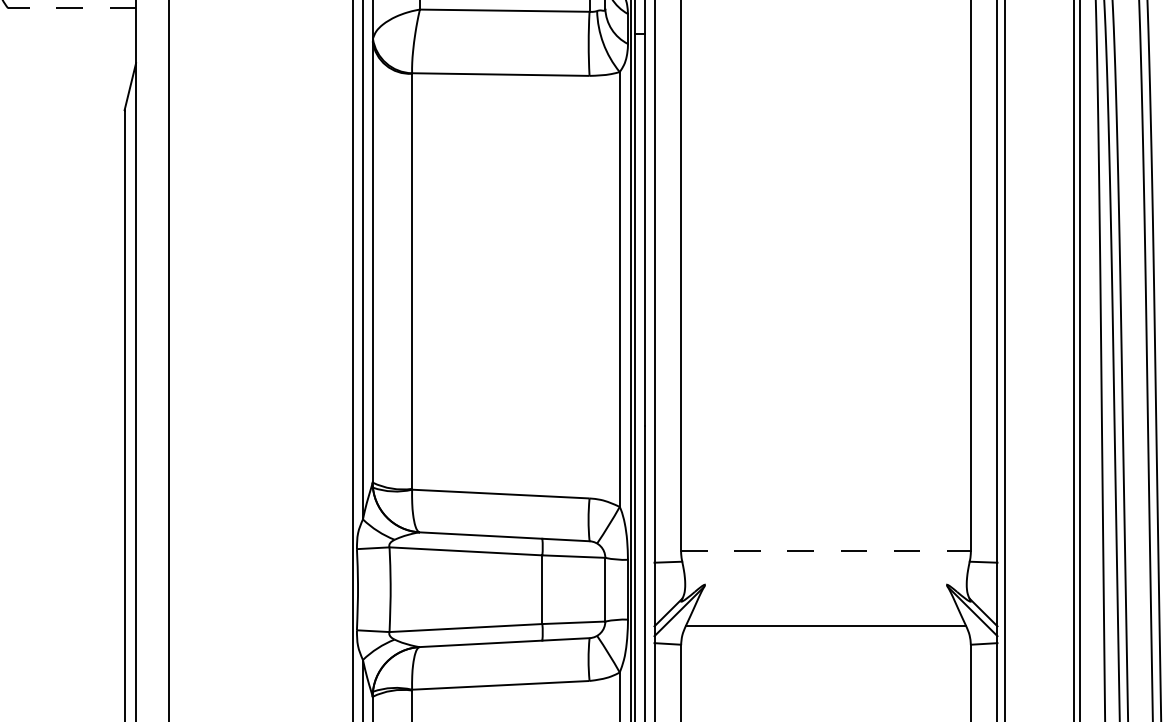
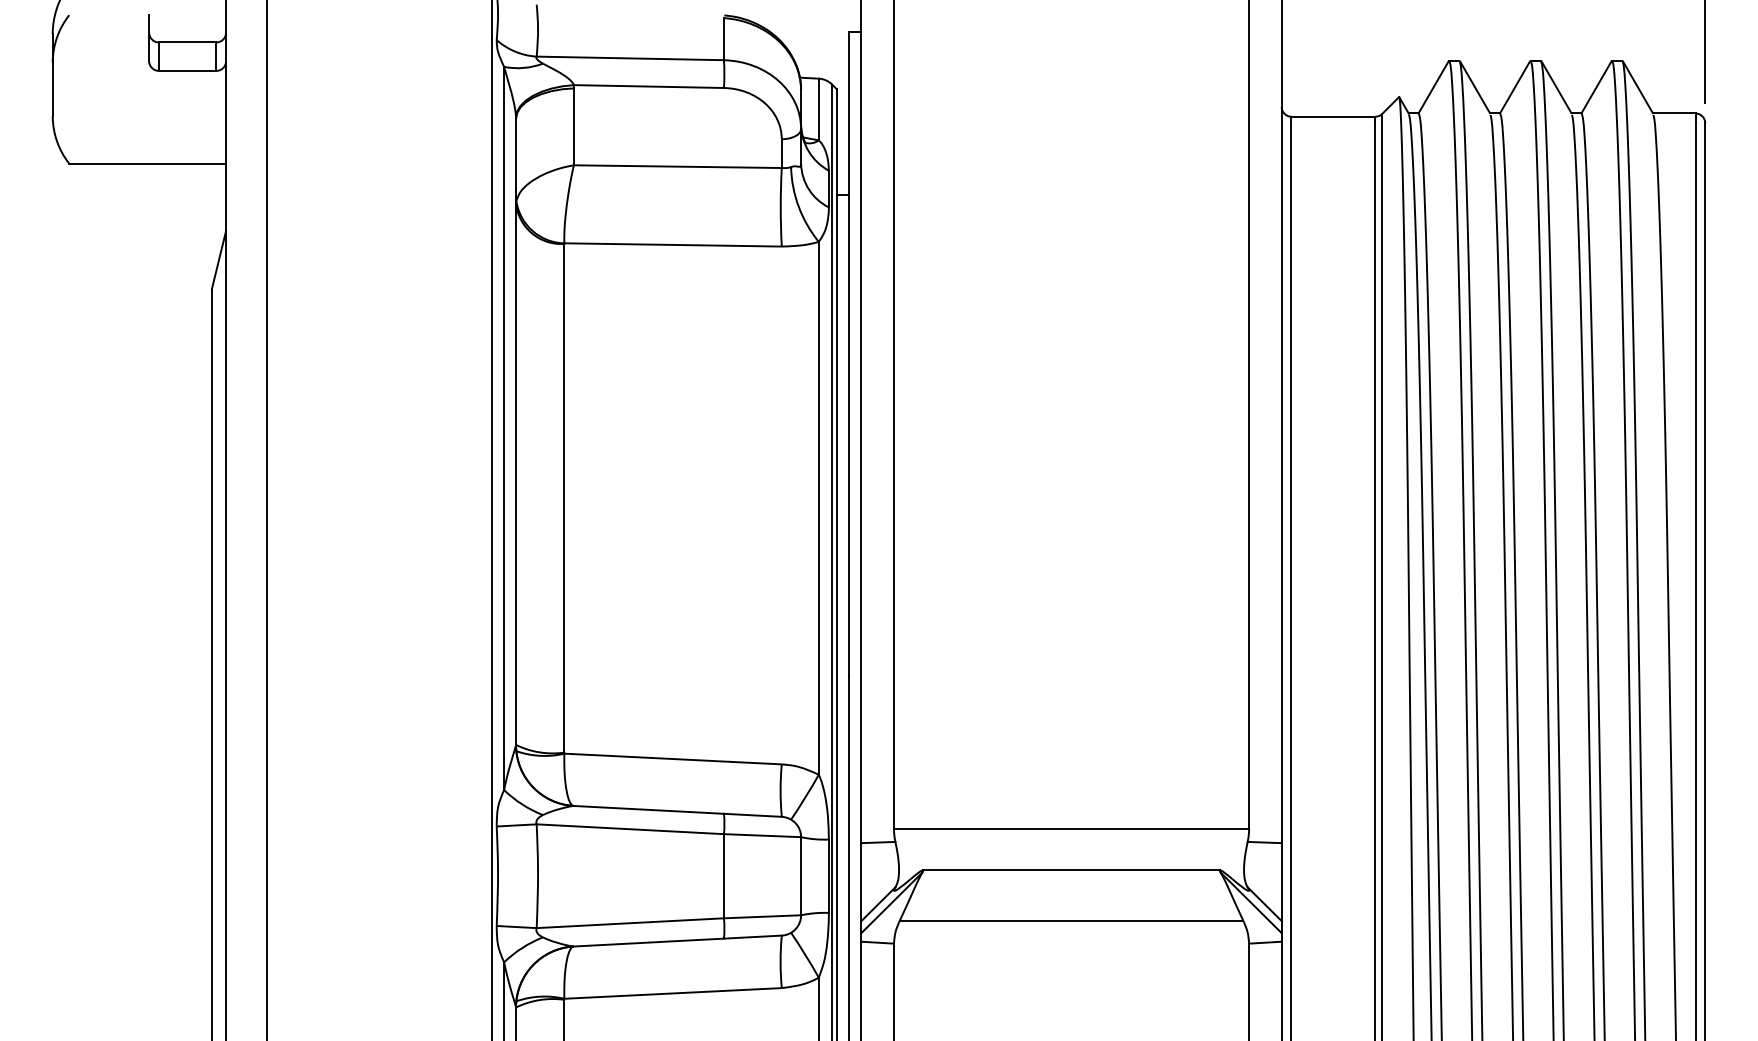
line: (71, 8) -> (147, 163), dashed -> solid
line: (825, 550) -> (1071, 828), dashed -> solid
line: (825, 585) -> (1071, 870), added

